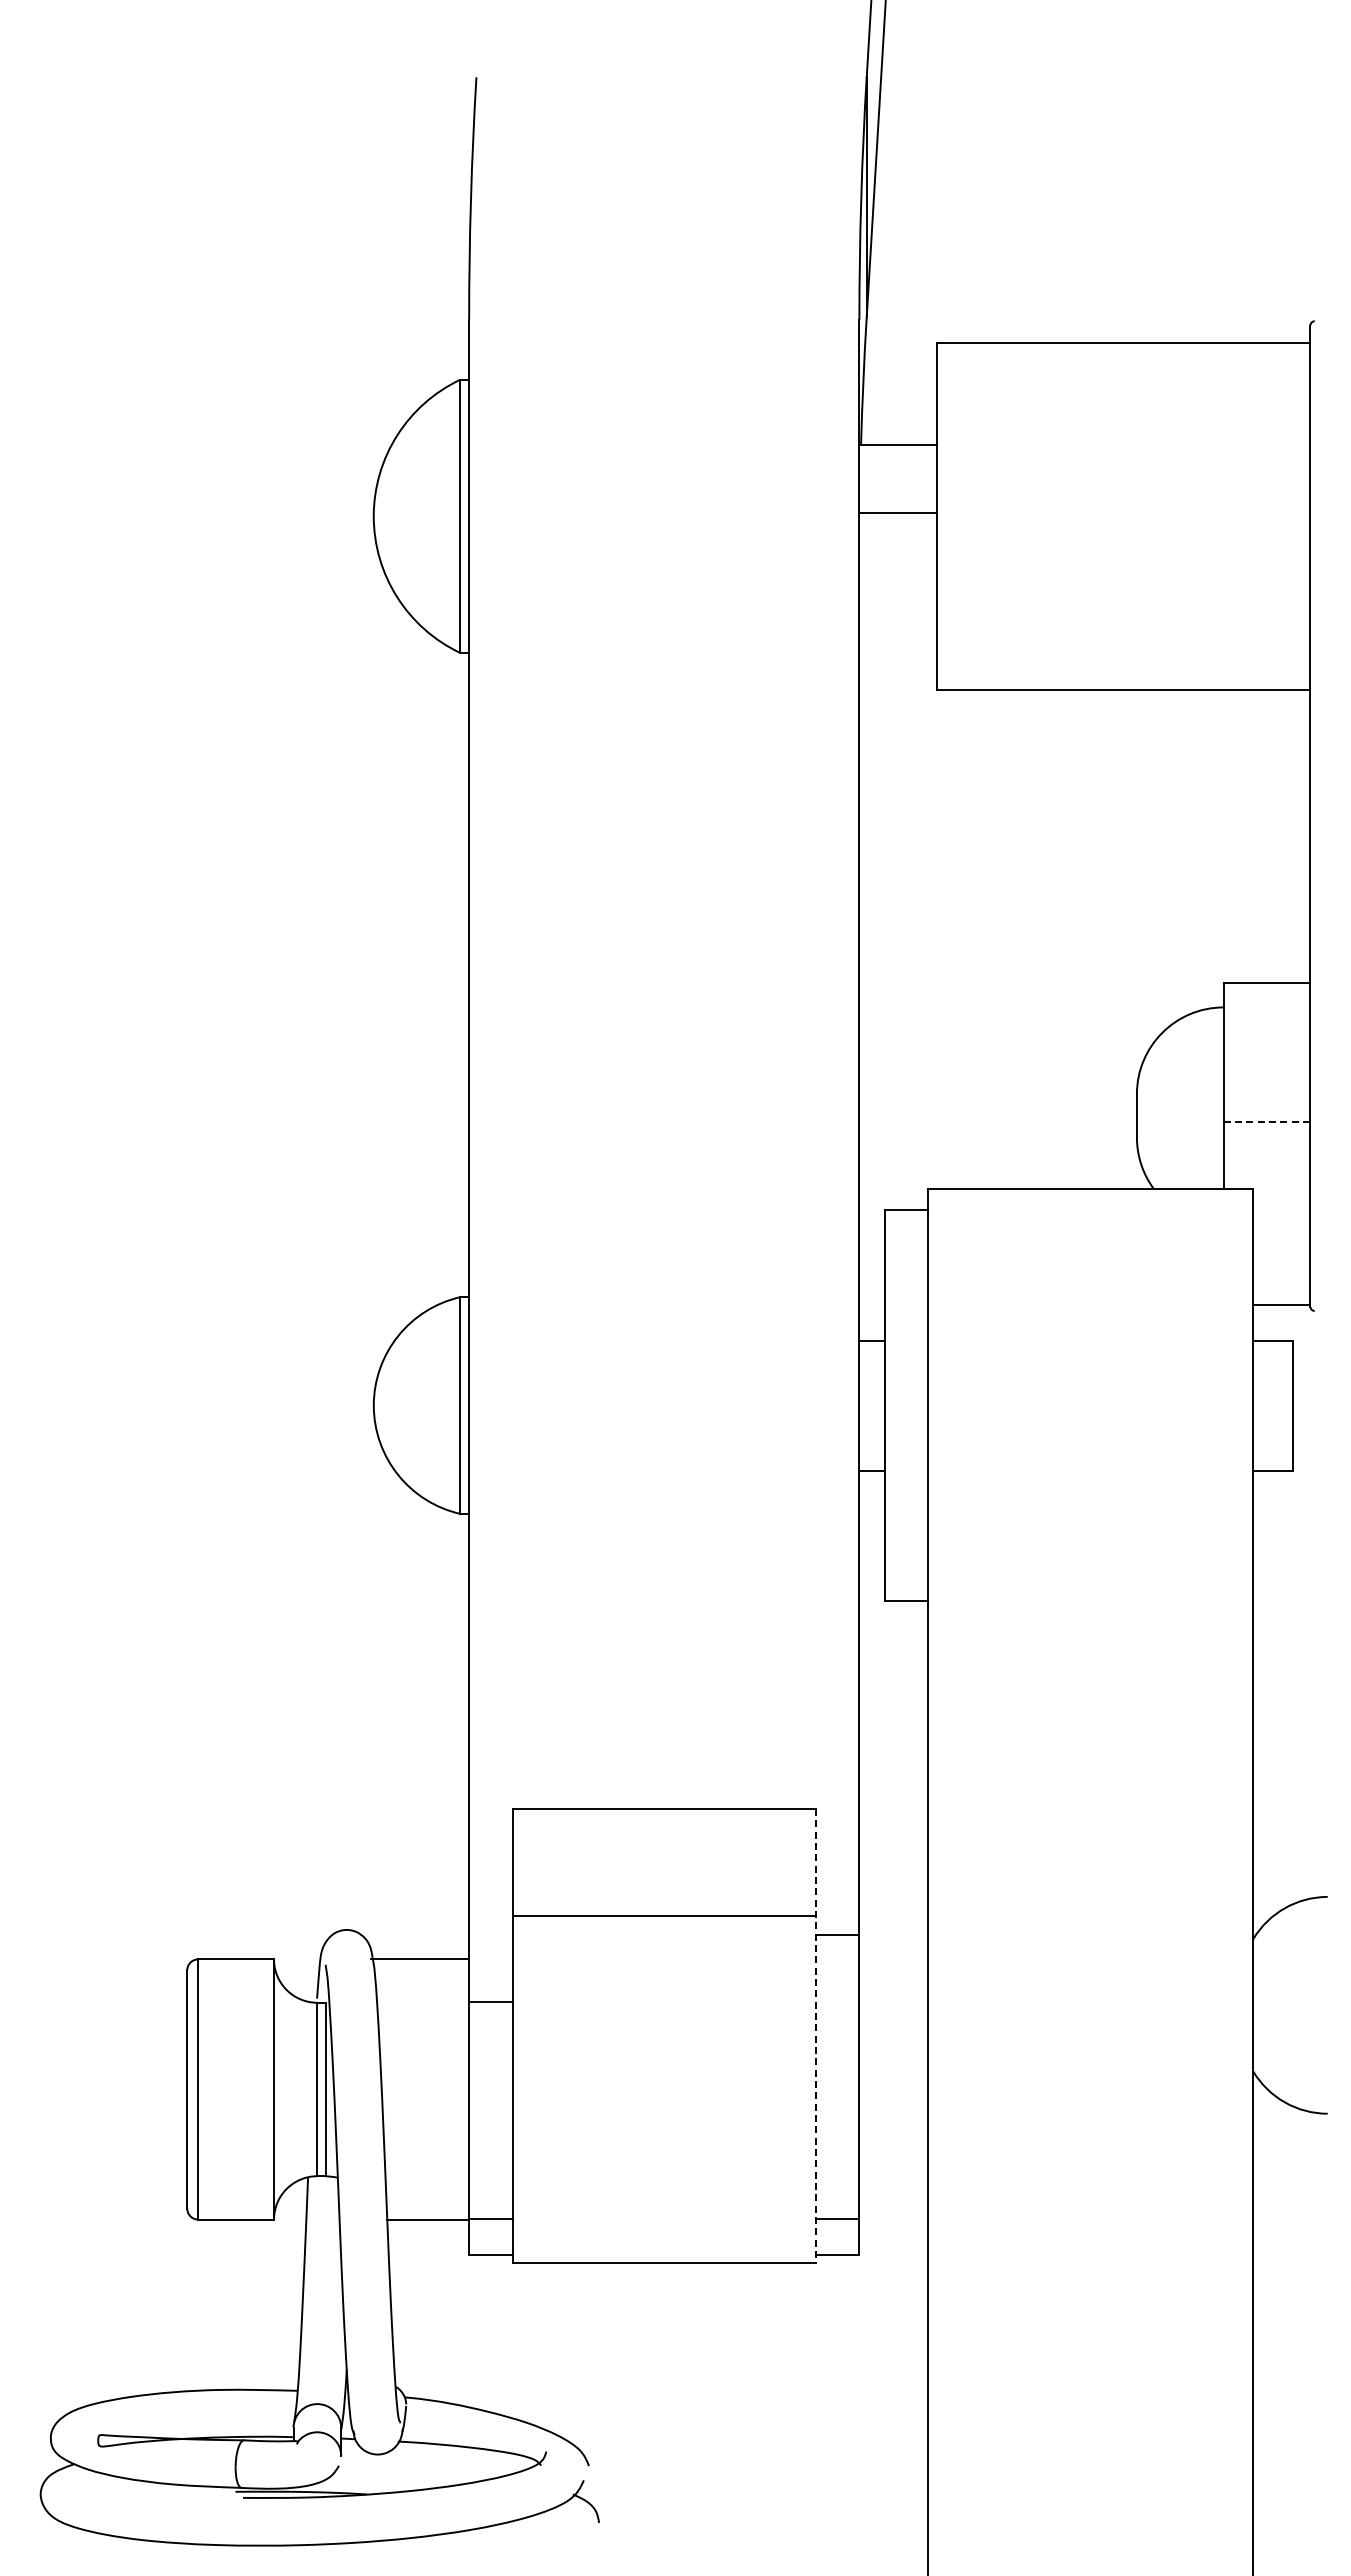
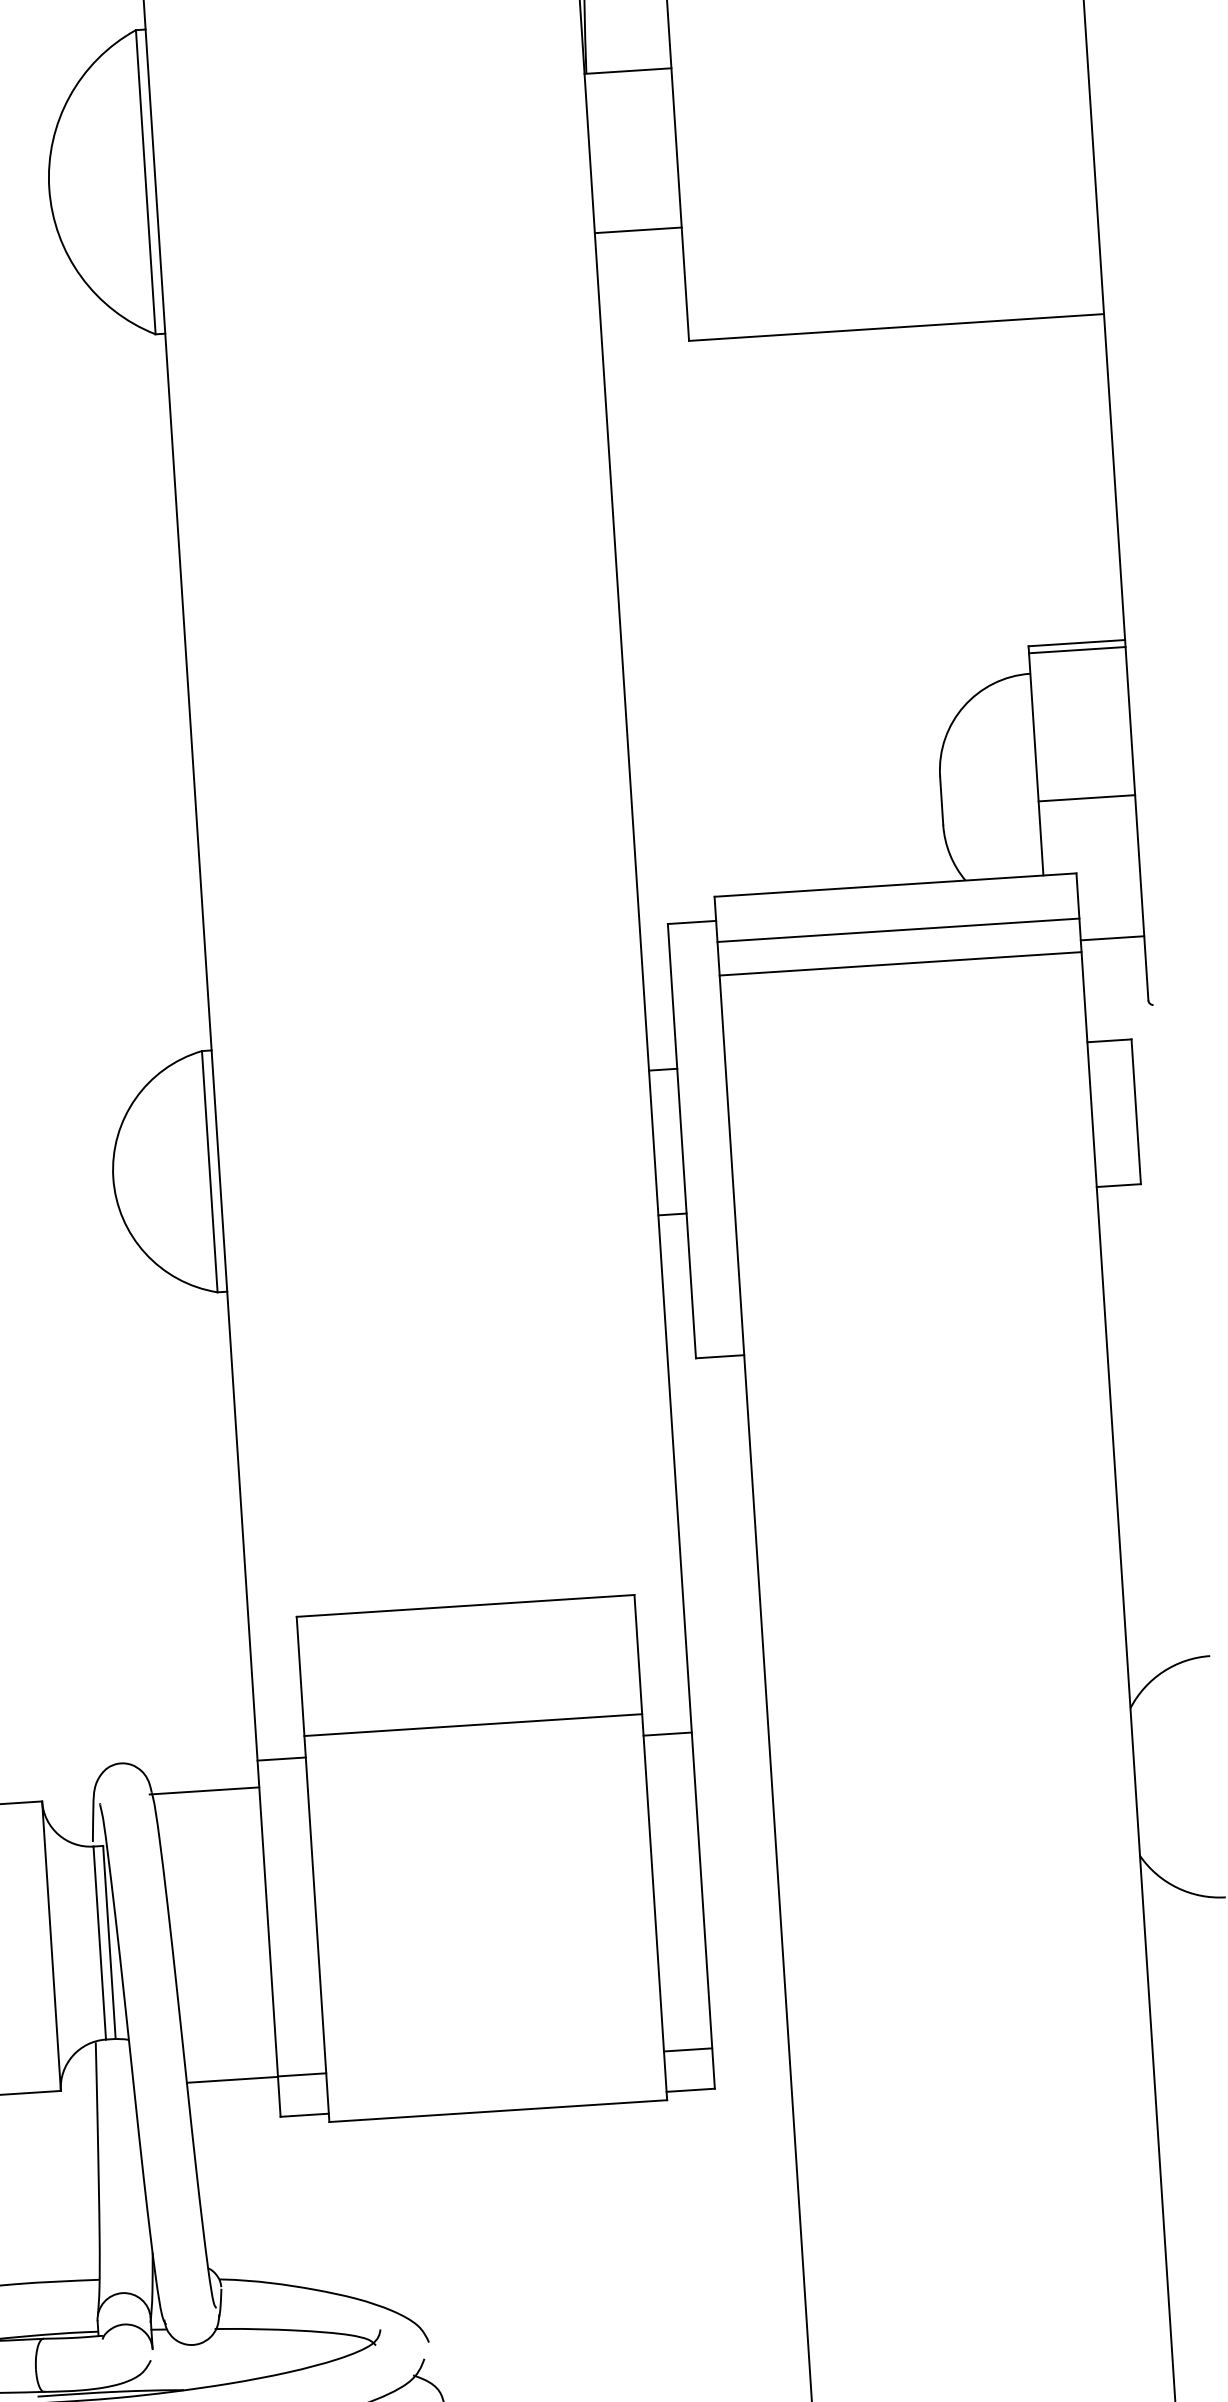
line: (898, 512) -> (638, 229), moved
line: (1266, 989) -> (1076, 650), added
line: (1267, 1122) -> (1087, 798), dashed -> solid
line: (1090, 1229) -> (898, 930), added
line: (1090, 1259) -> (900, 963), added
line: (1281, 1304) -> (1112, 937), moved
line: (490, 2002) -> (281, 1759), moved
line: (816, 2035) -> (651, 1847), dashed -> solid

